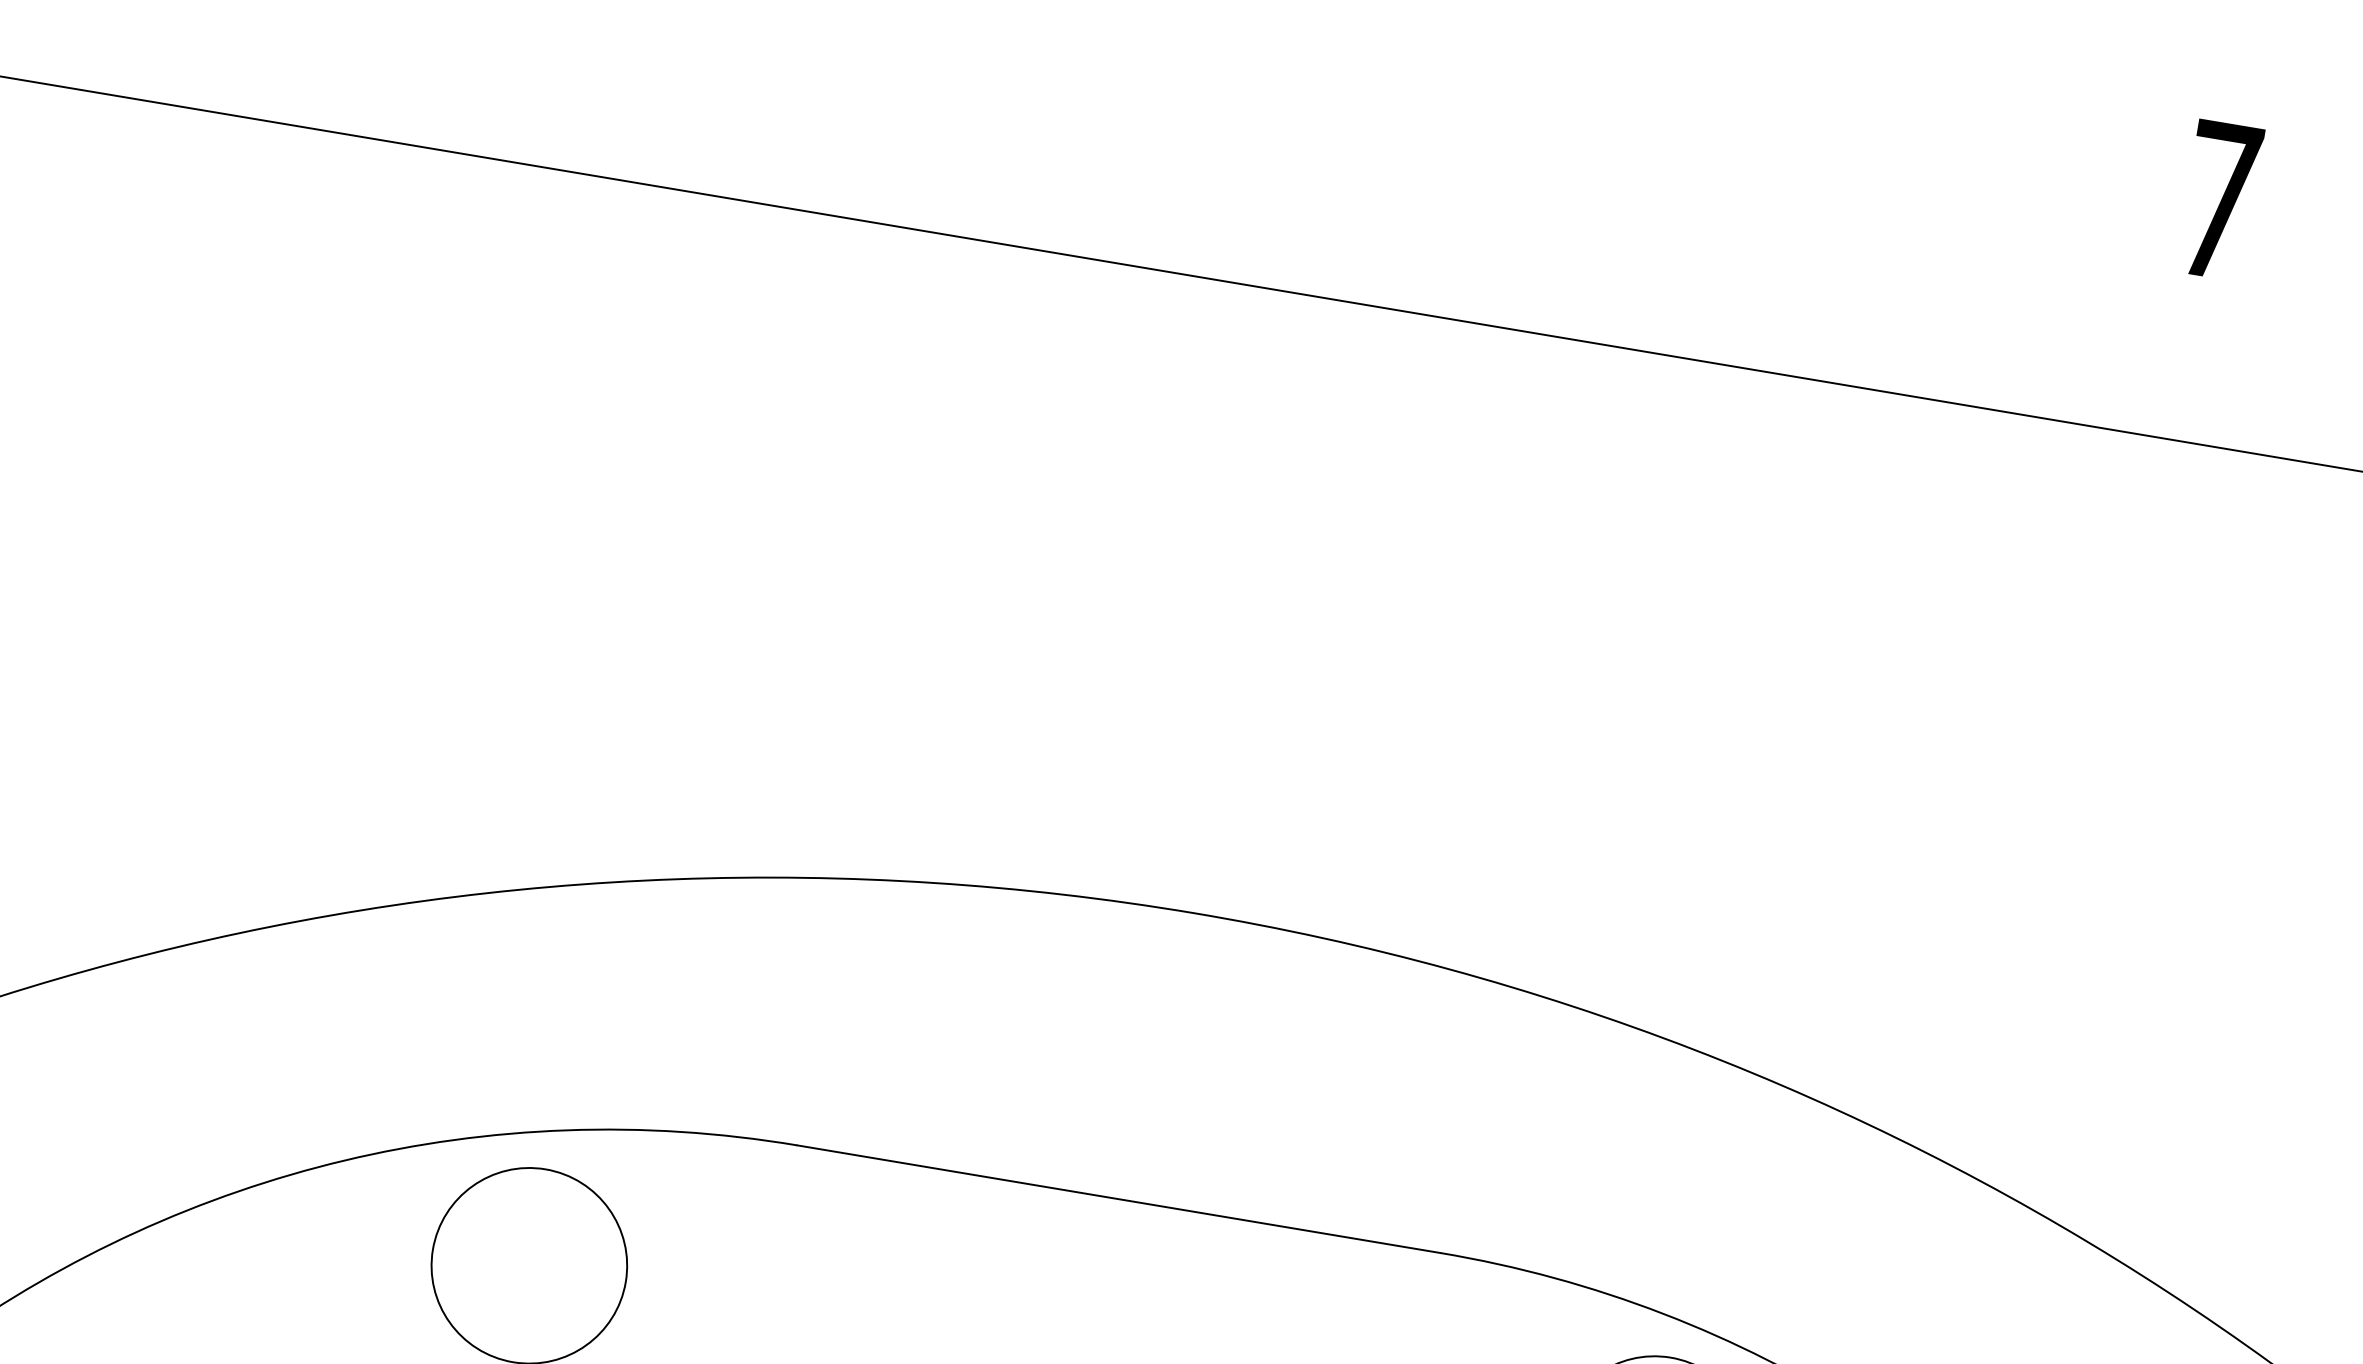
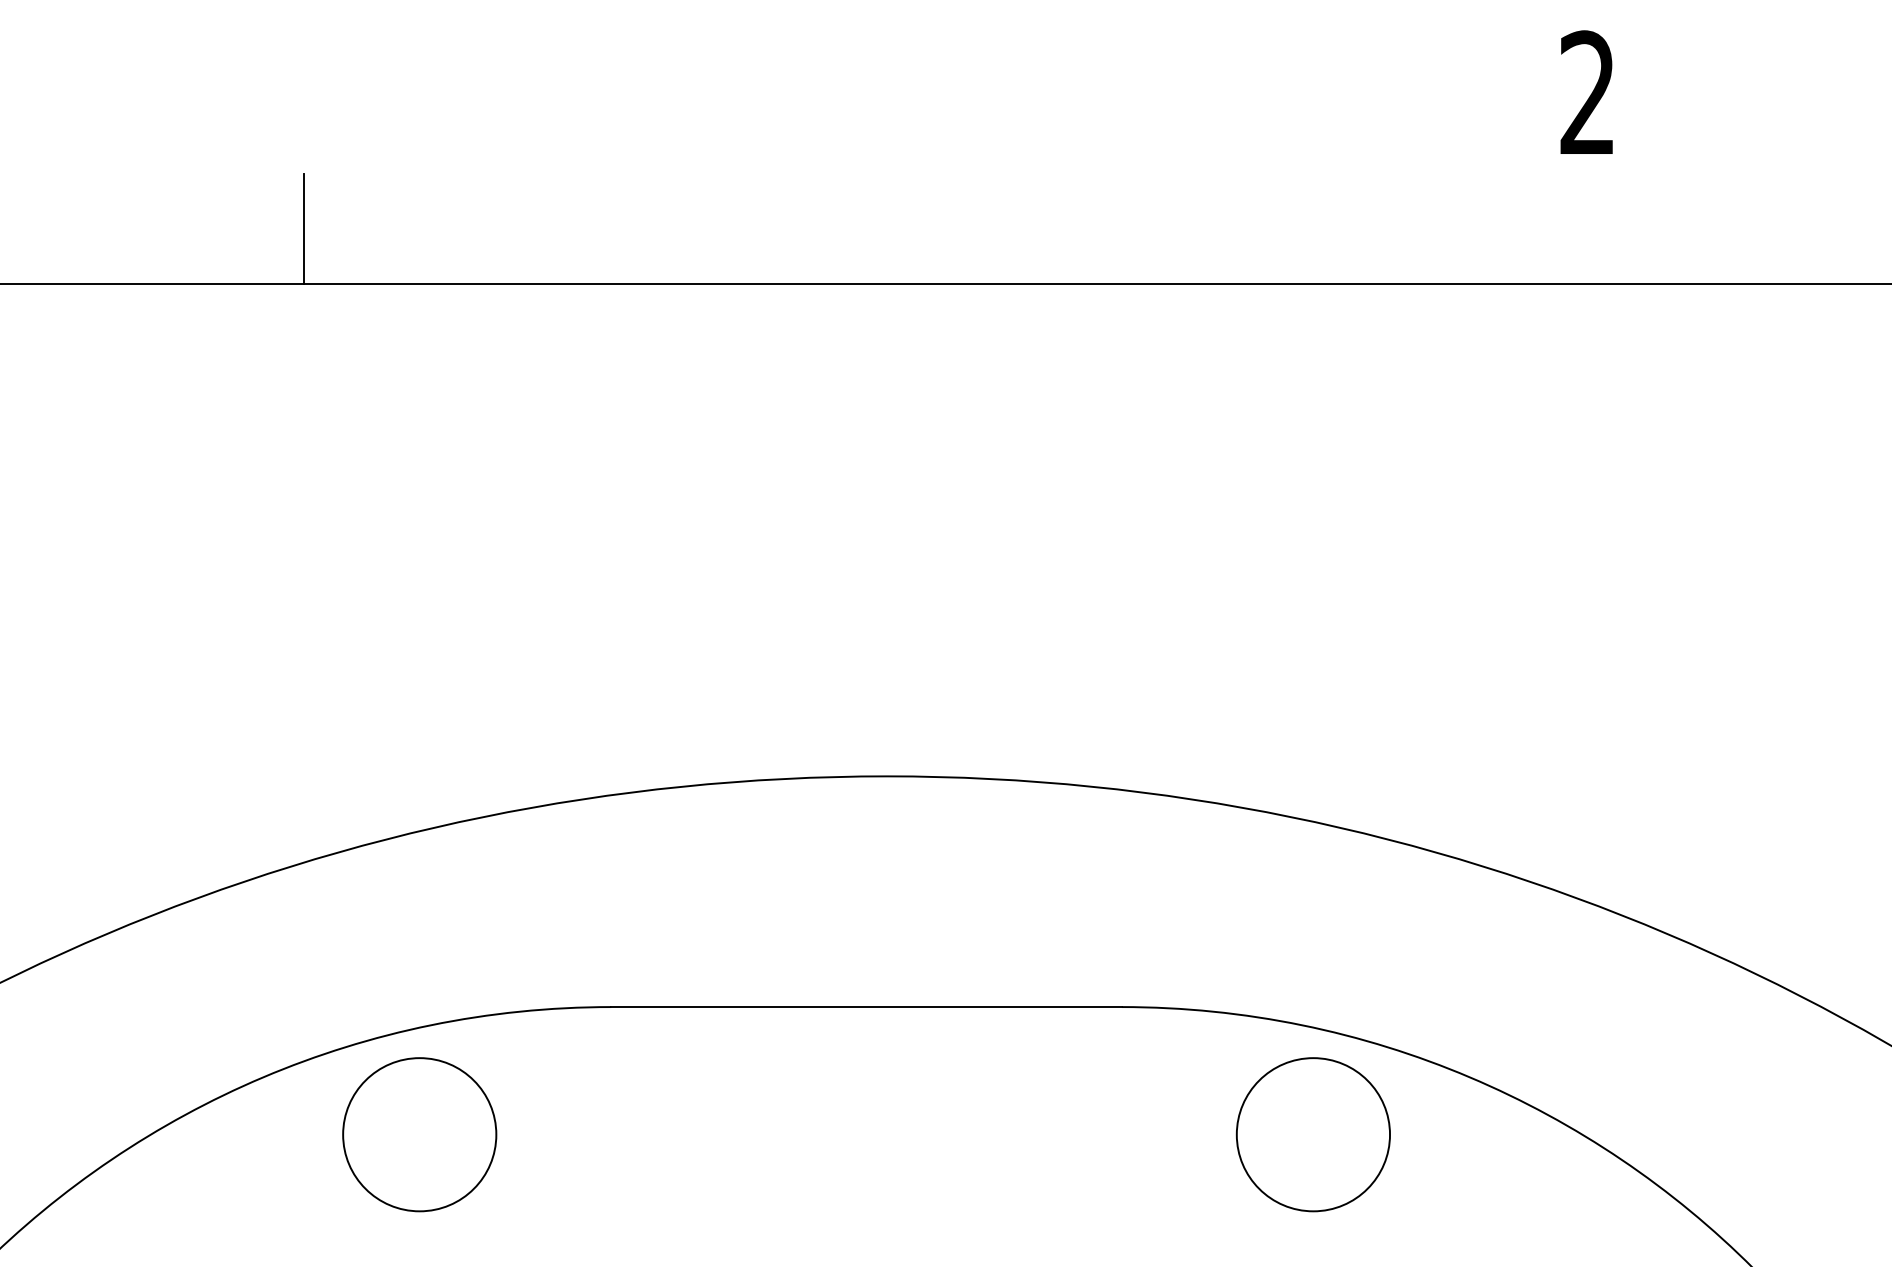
line: (573, 101) -> (303, 229), added
text: (2219, 198) -> (1587, 91), 7 -> 2

